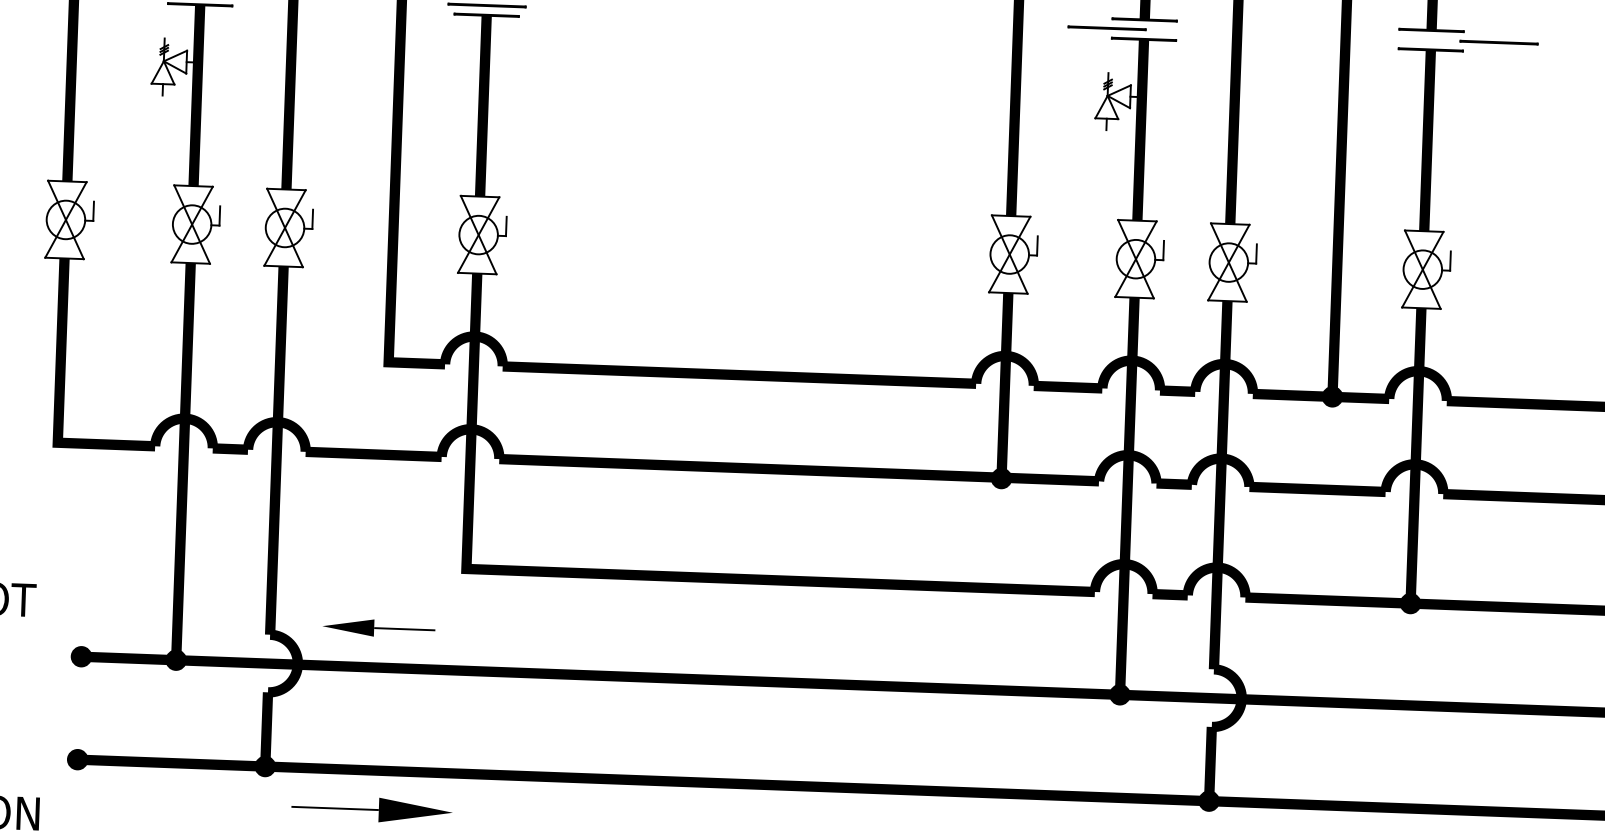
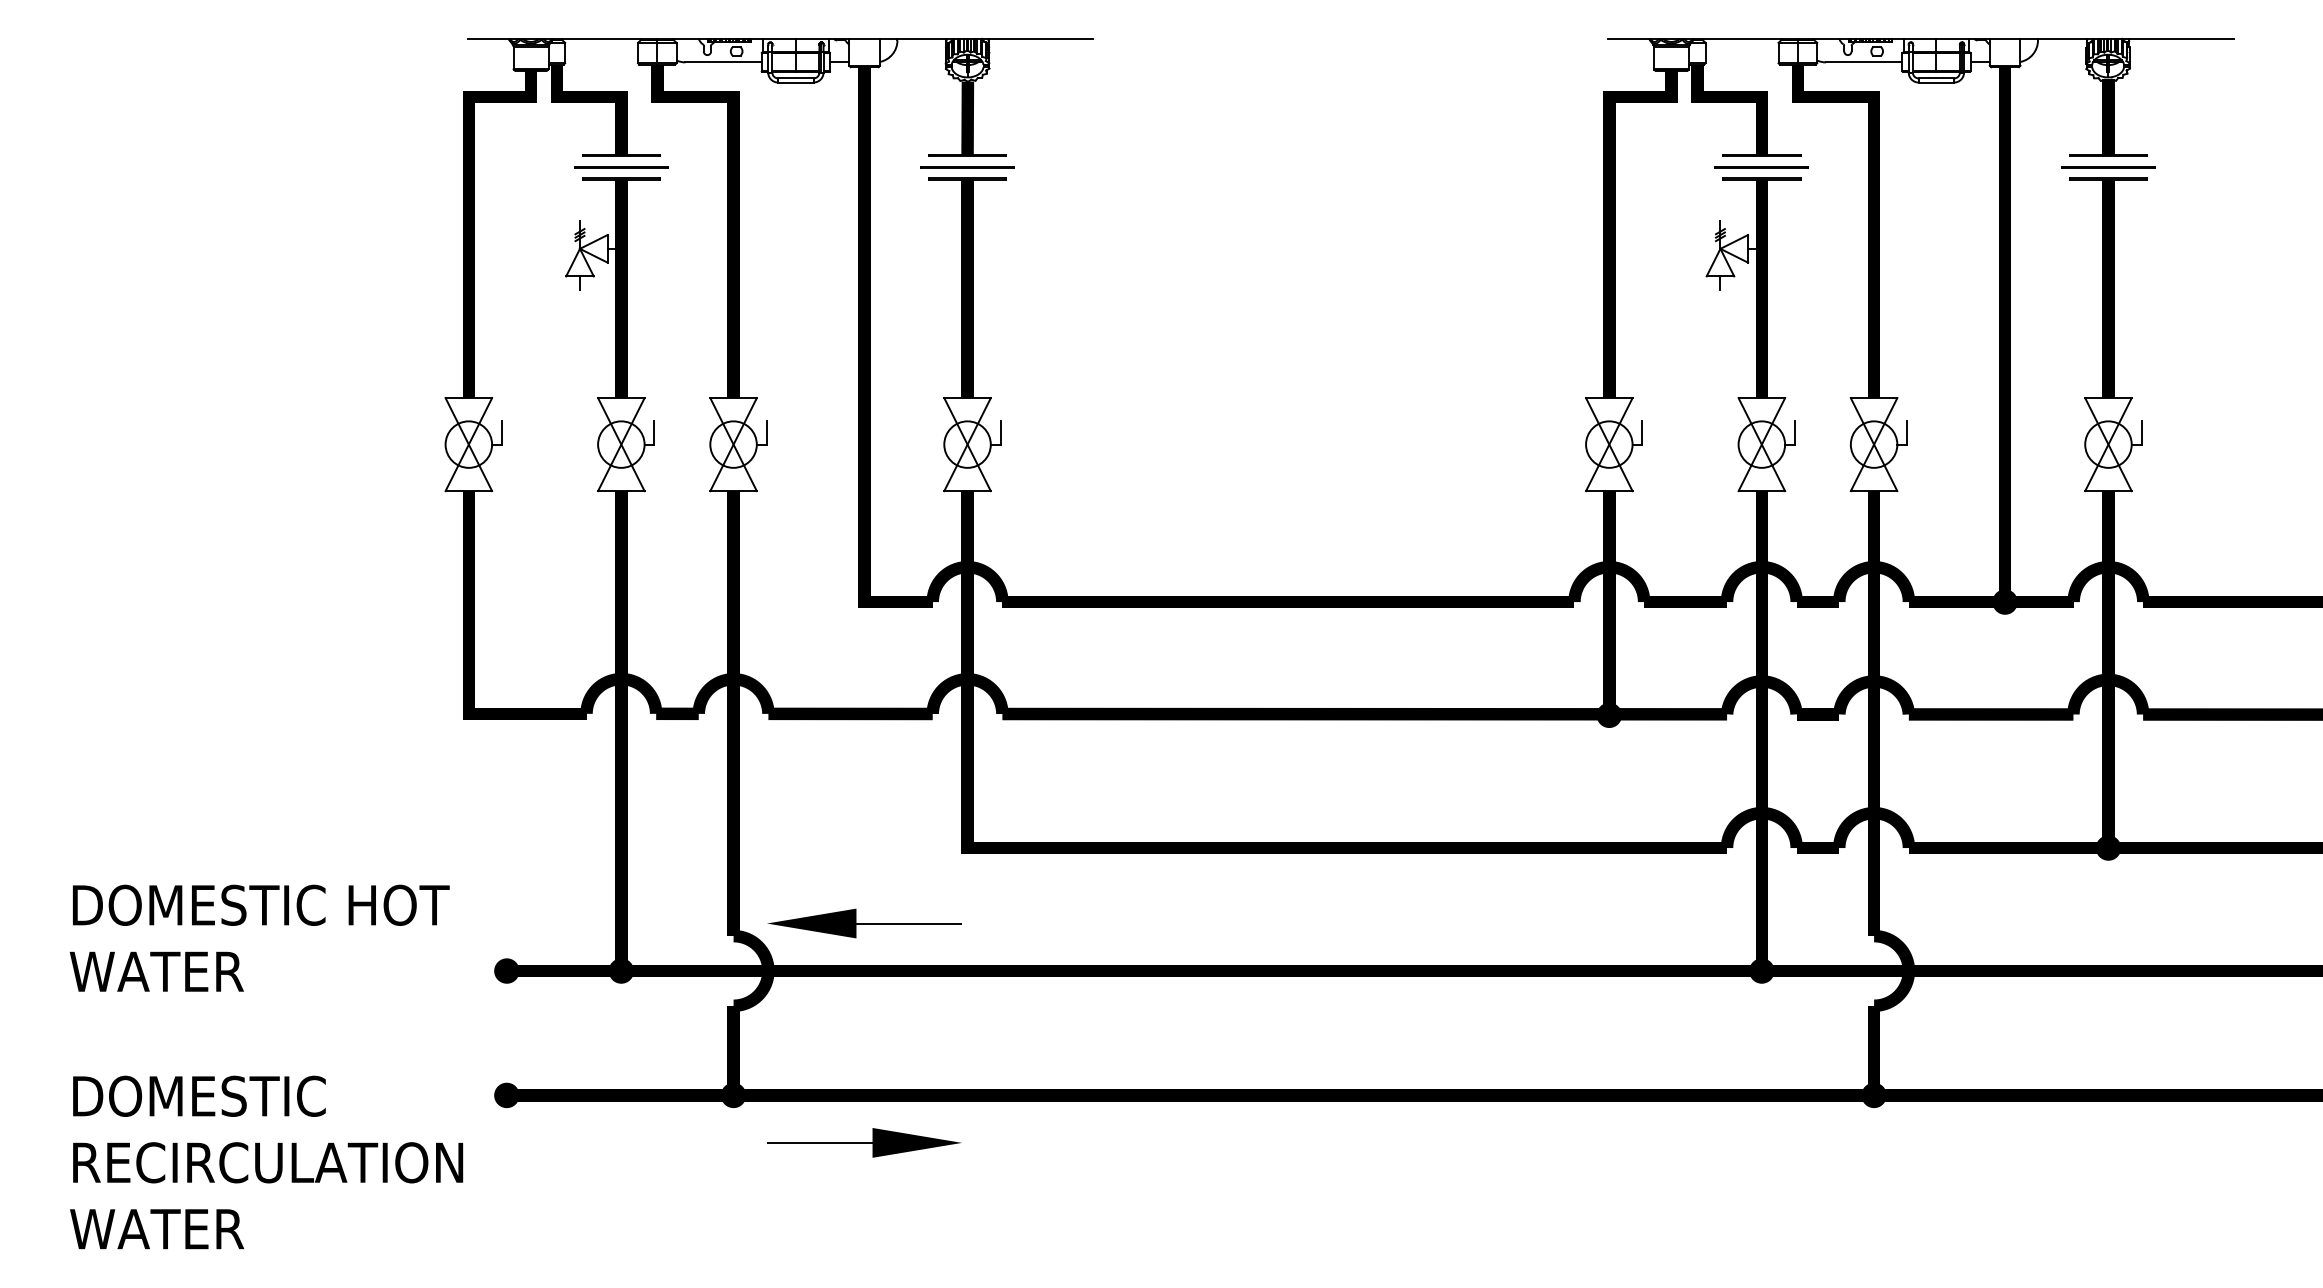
line: (1106, 28) -> (1761, 167), moved
line: (1499, 42) -> (2108, 167), moved
part: (378, 628) -> (864, 923), size x1.43

